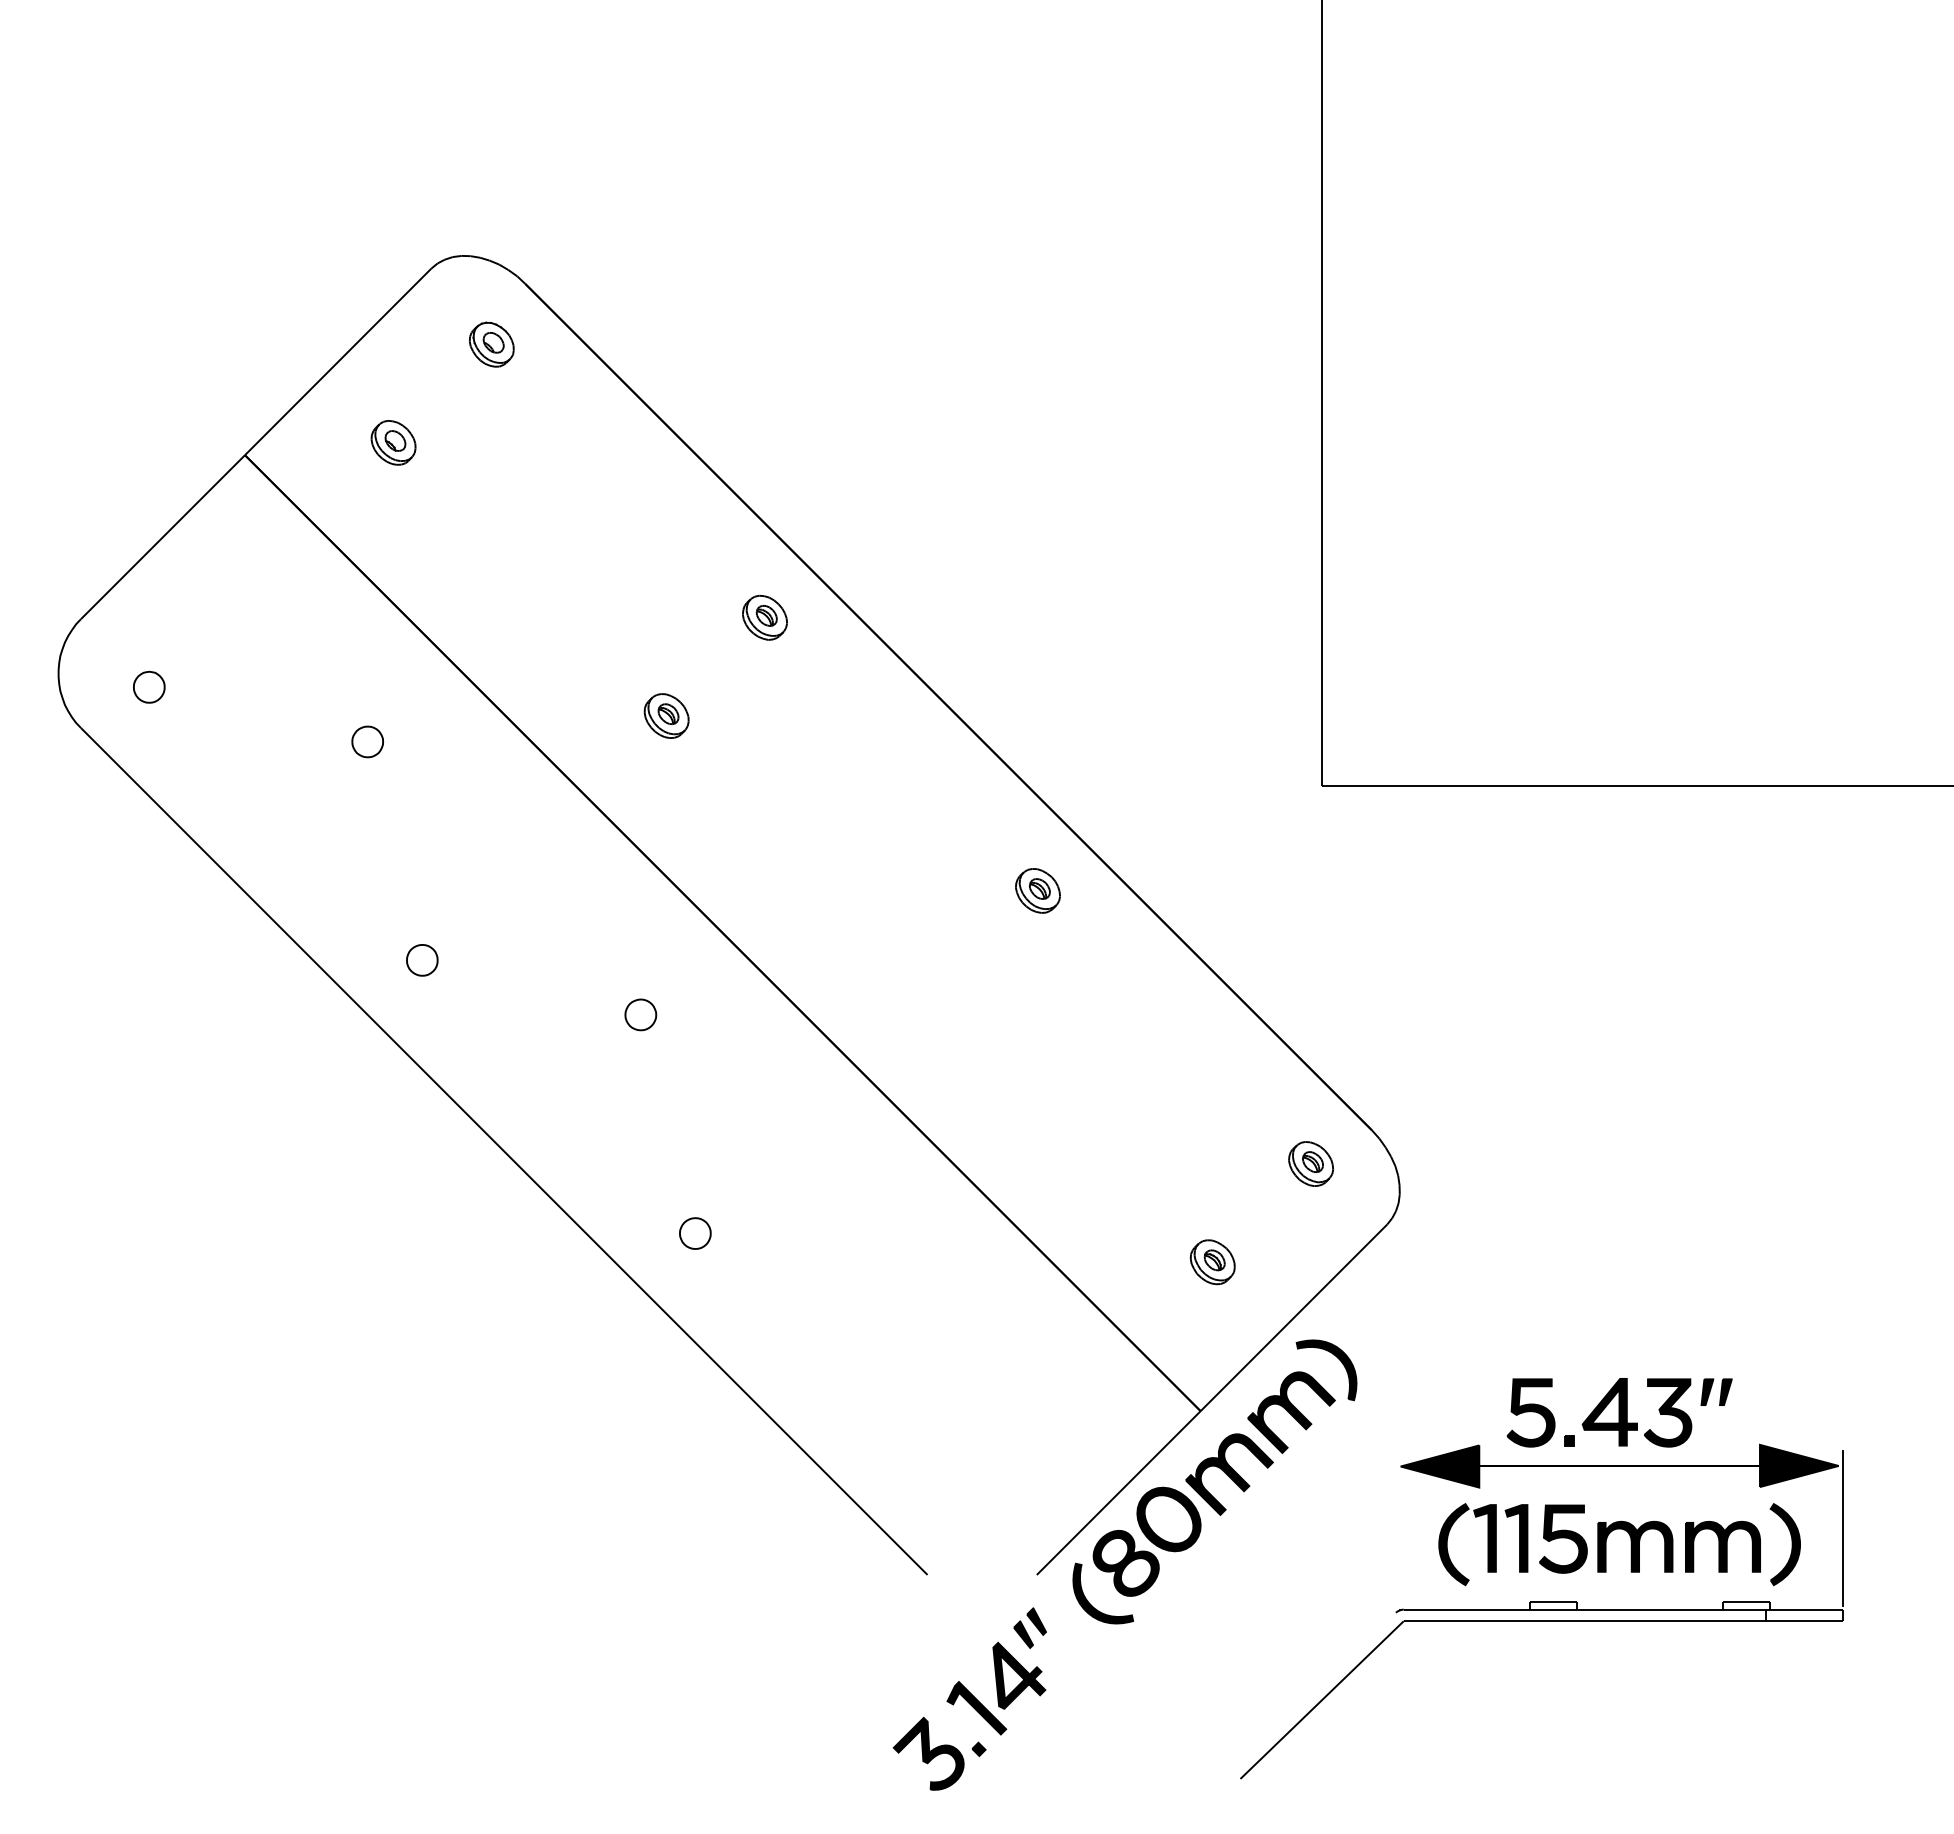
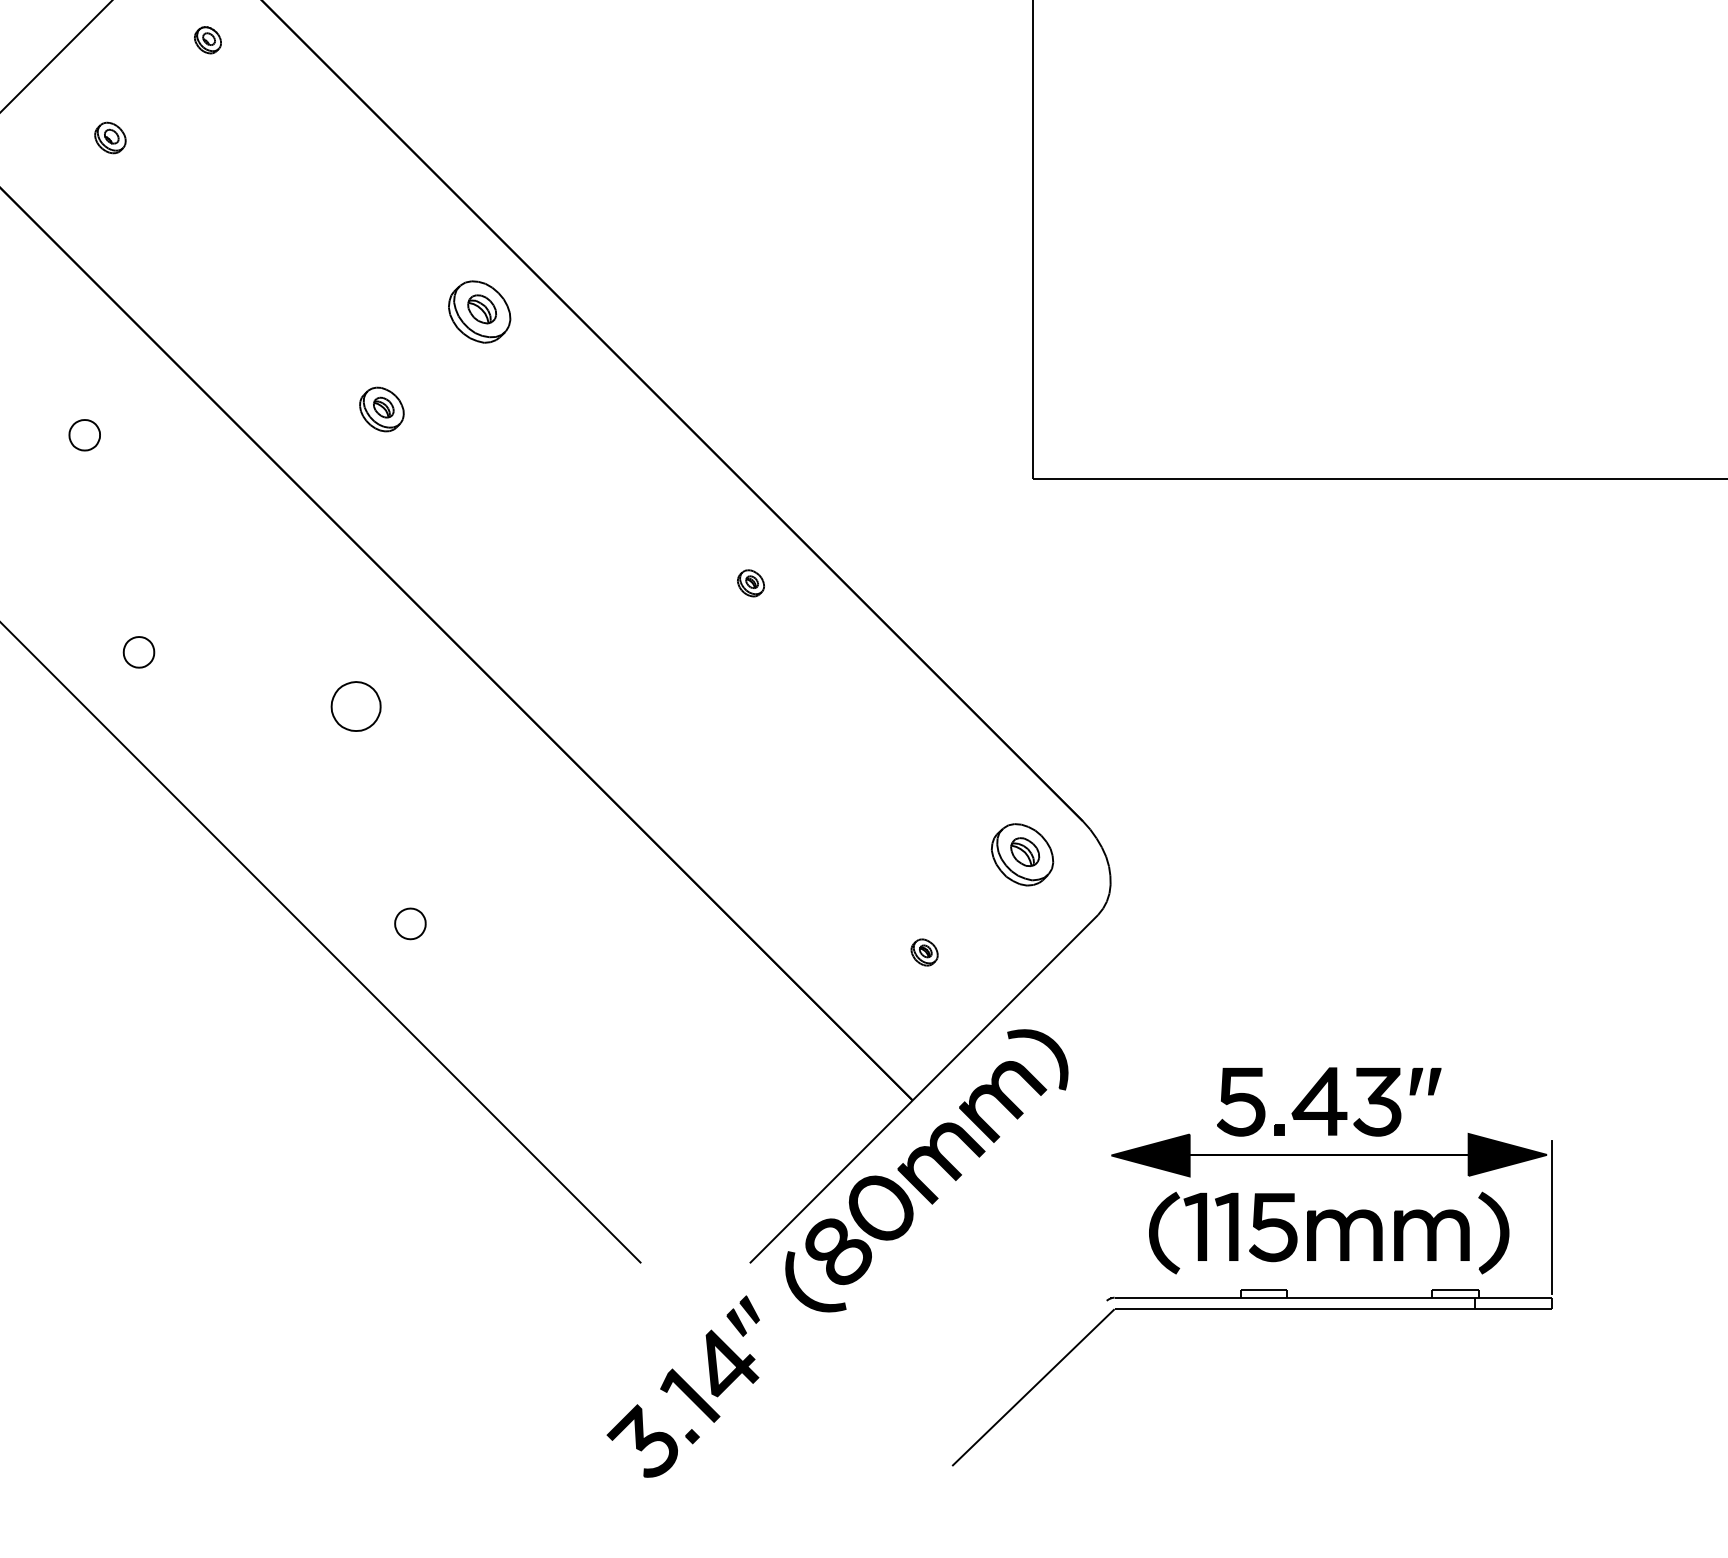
part: (491, 344) -> (207, 40), size x0.6
part: (393, 442) -> (110, 137), size x0.7
part: (764, 617) -> (479, 311), size x1.4
part: (1037, 890) -> (750, 582), size x0.6
part: (640, 1014) -> (355, 706), size x1.6
part: (1310, 1163) -> (1021, 854), size x1.4
part: (1212, 1262) -> (924, 952), size x0.6

